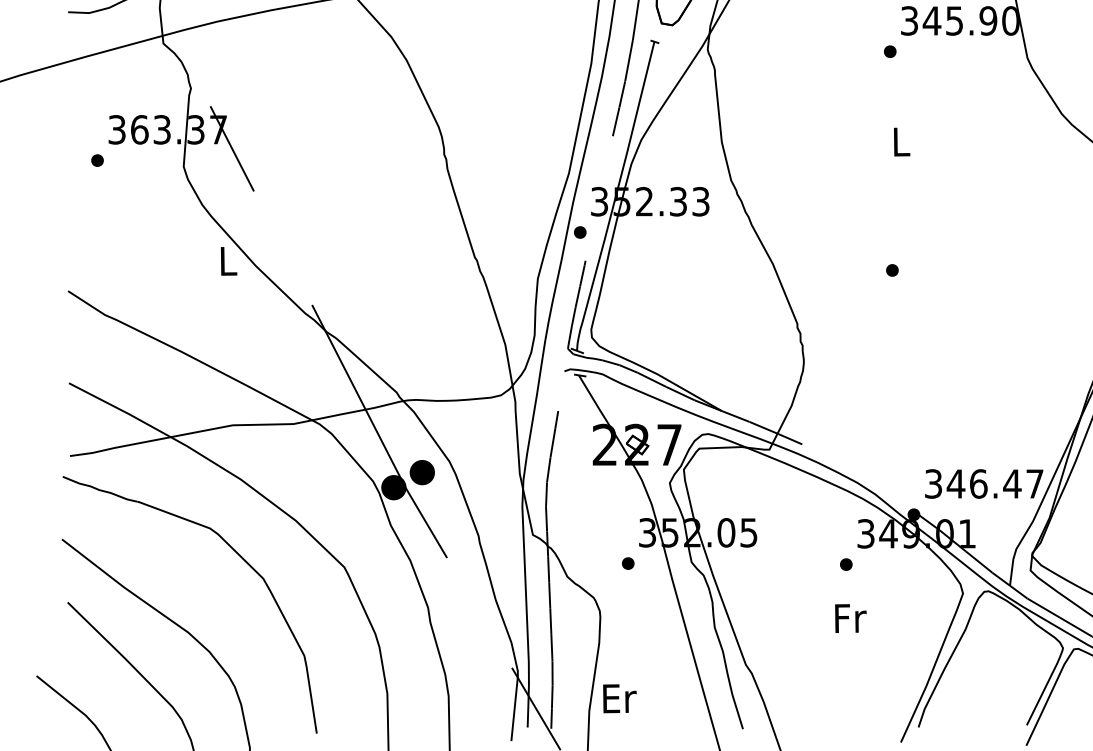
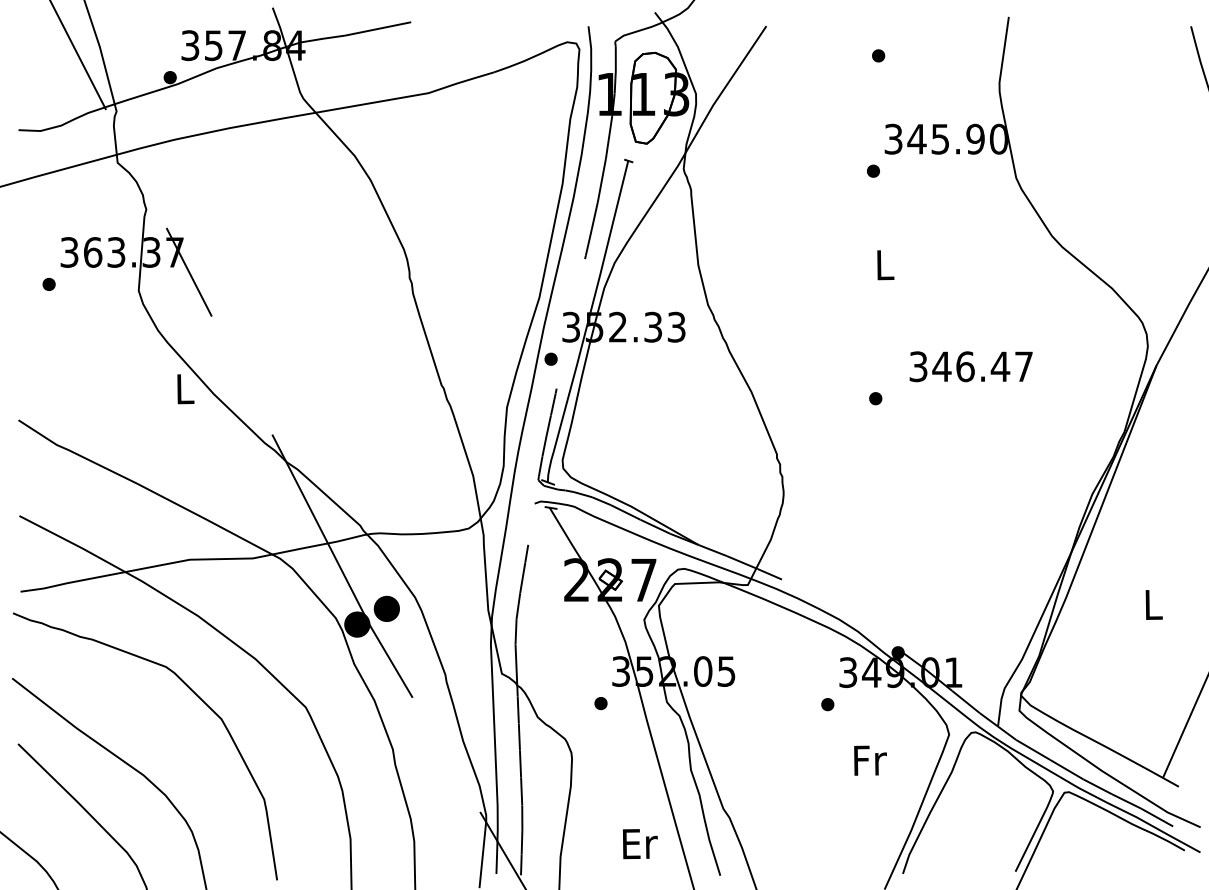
text: (983, 483) -> (970, 366), moved
text: (850, 618) -> (870, 760), moved
text: (620, 699) -> (640, 844), moved

